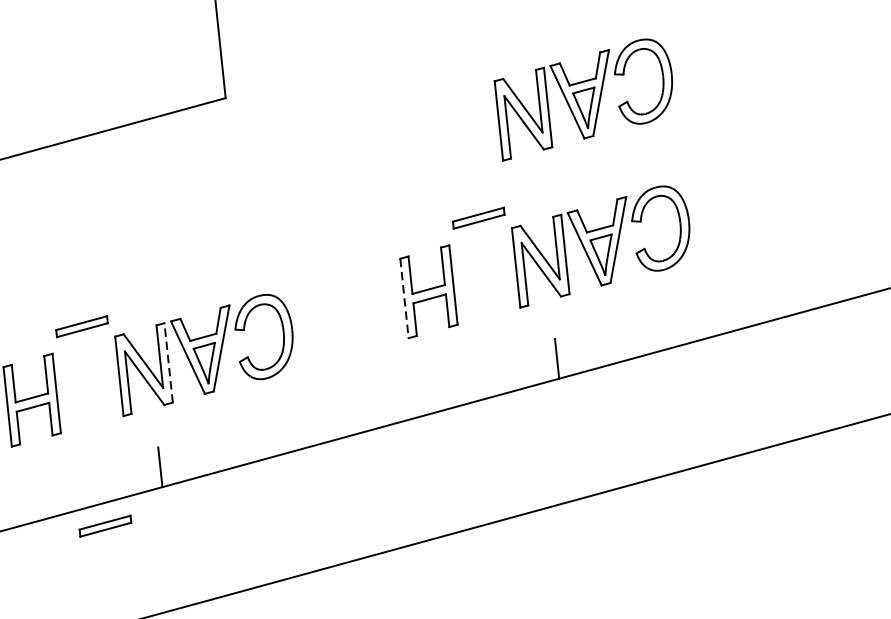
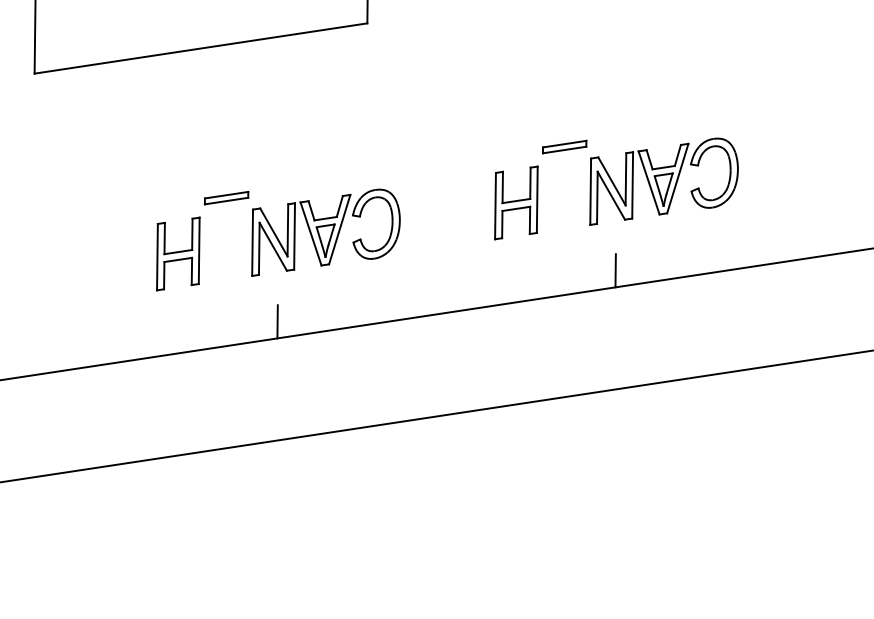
part: (584, 98) -> (663, 58), removed
line: (404, 298) -> (495, 206), dashed -> solid
line: (168, 361) -> (294, 235), dashed -> solid
part: (105, 526) -> (226, 365), removed

